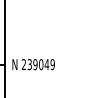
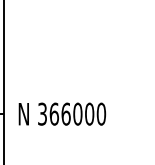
text: (37, 64) -> (70, 113), 239049 -> 366000

